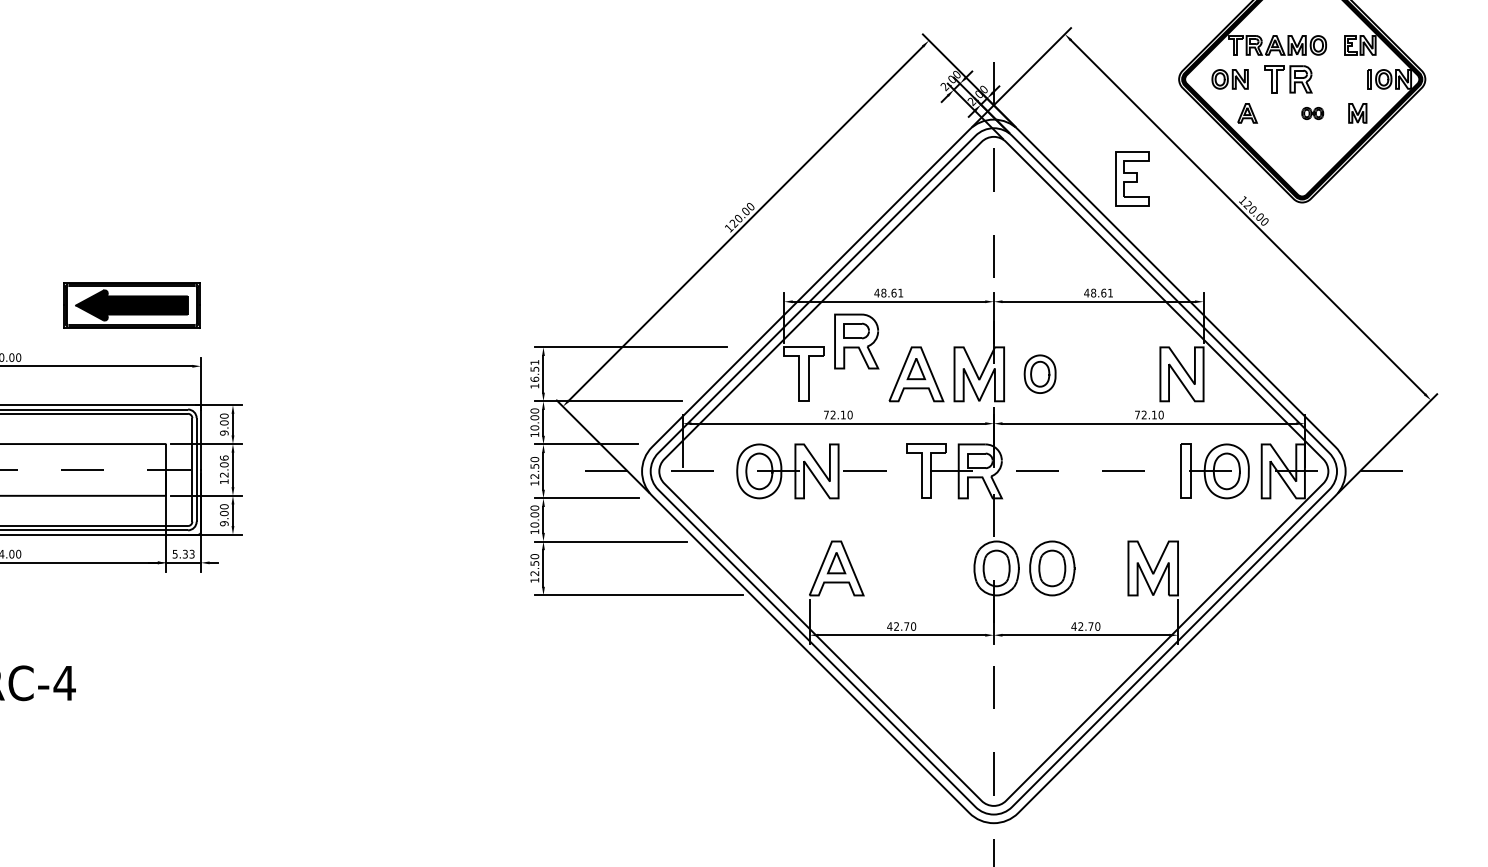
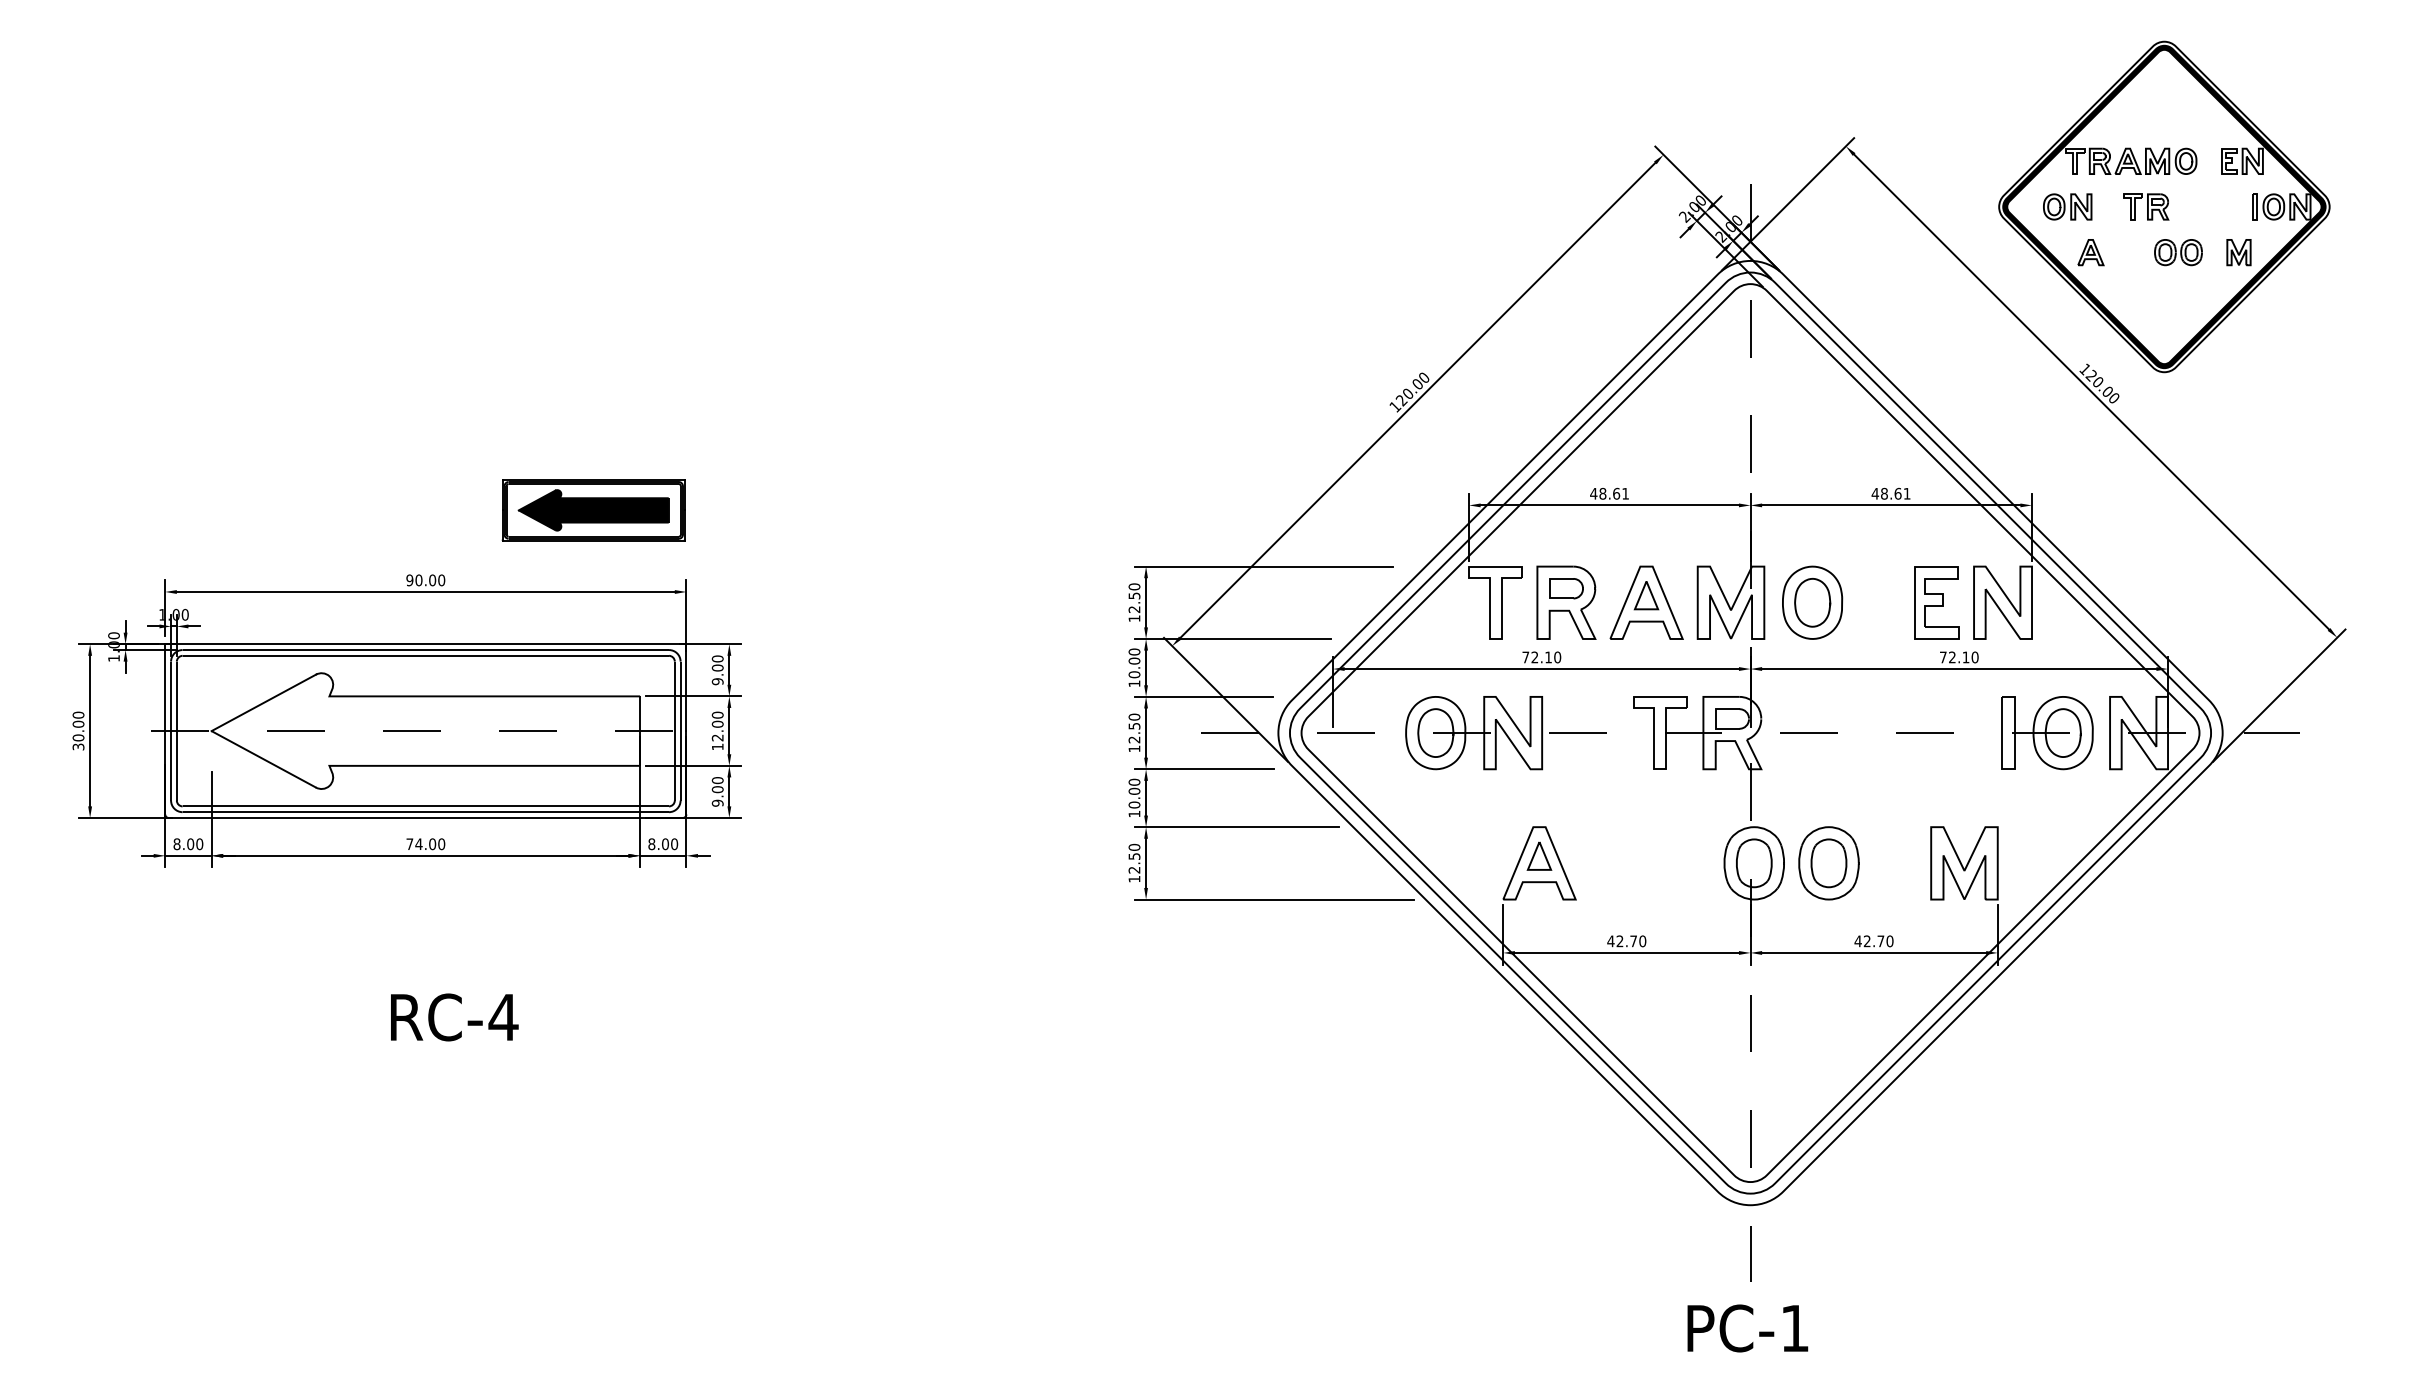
part: (1288, 79) -> (2146, 206), size x0.71
part: (1312, 113) -> (2178, 252), size x1.67
part: (1132, 178) -> (1936, 602), moved
part: (856, 341) -> (1566, 602), moved
text: (534, 371) -> (1134, 598), 16.51 -> 12.50
part: (1040, 374) -> (1812, 602), size x1.43
text: (224, 457) -> (717, 714), 12.06 -> 12.00
text: (183, 554) -> (663, 844), 5.33 -> 8.00

